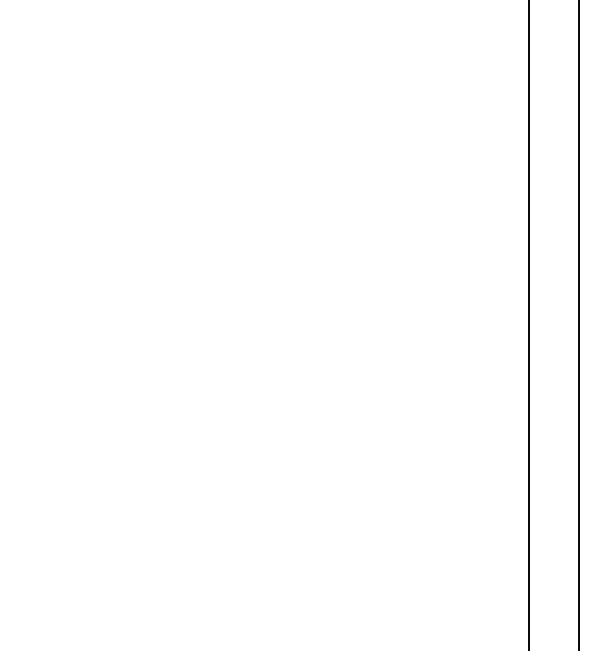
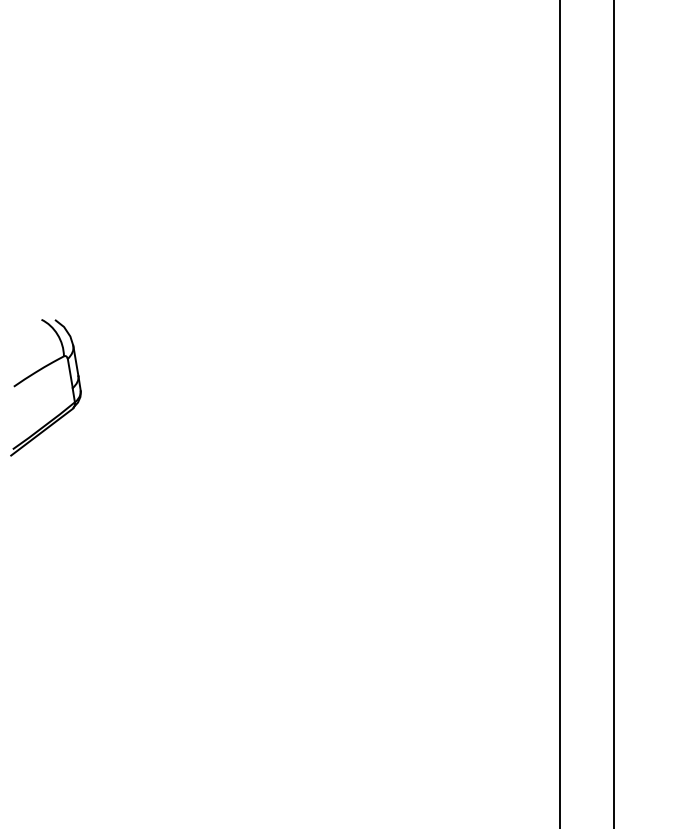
part: (37, 322) -> (36, 373), added

